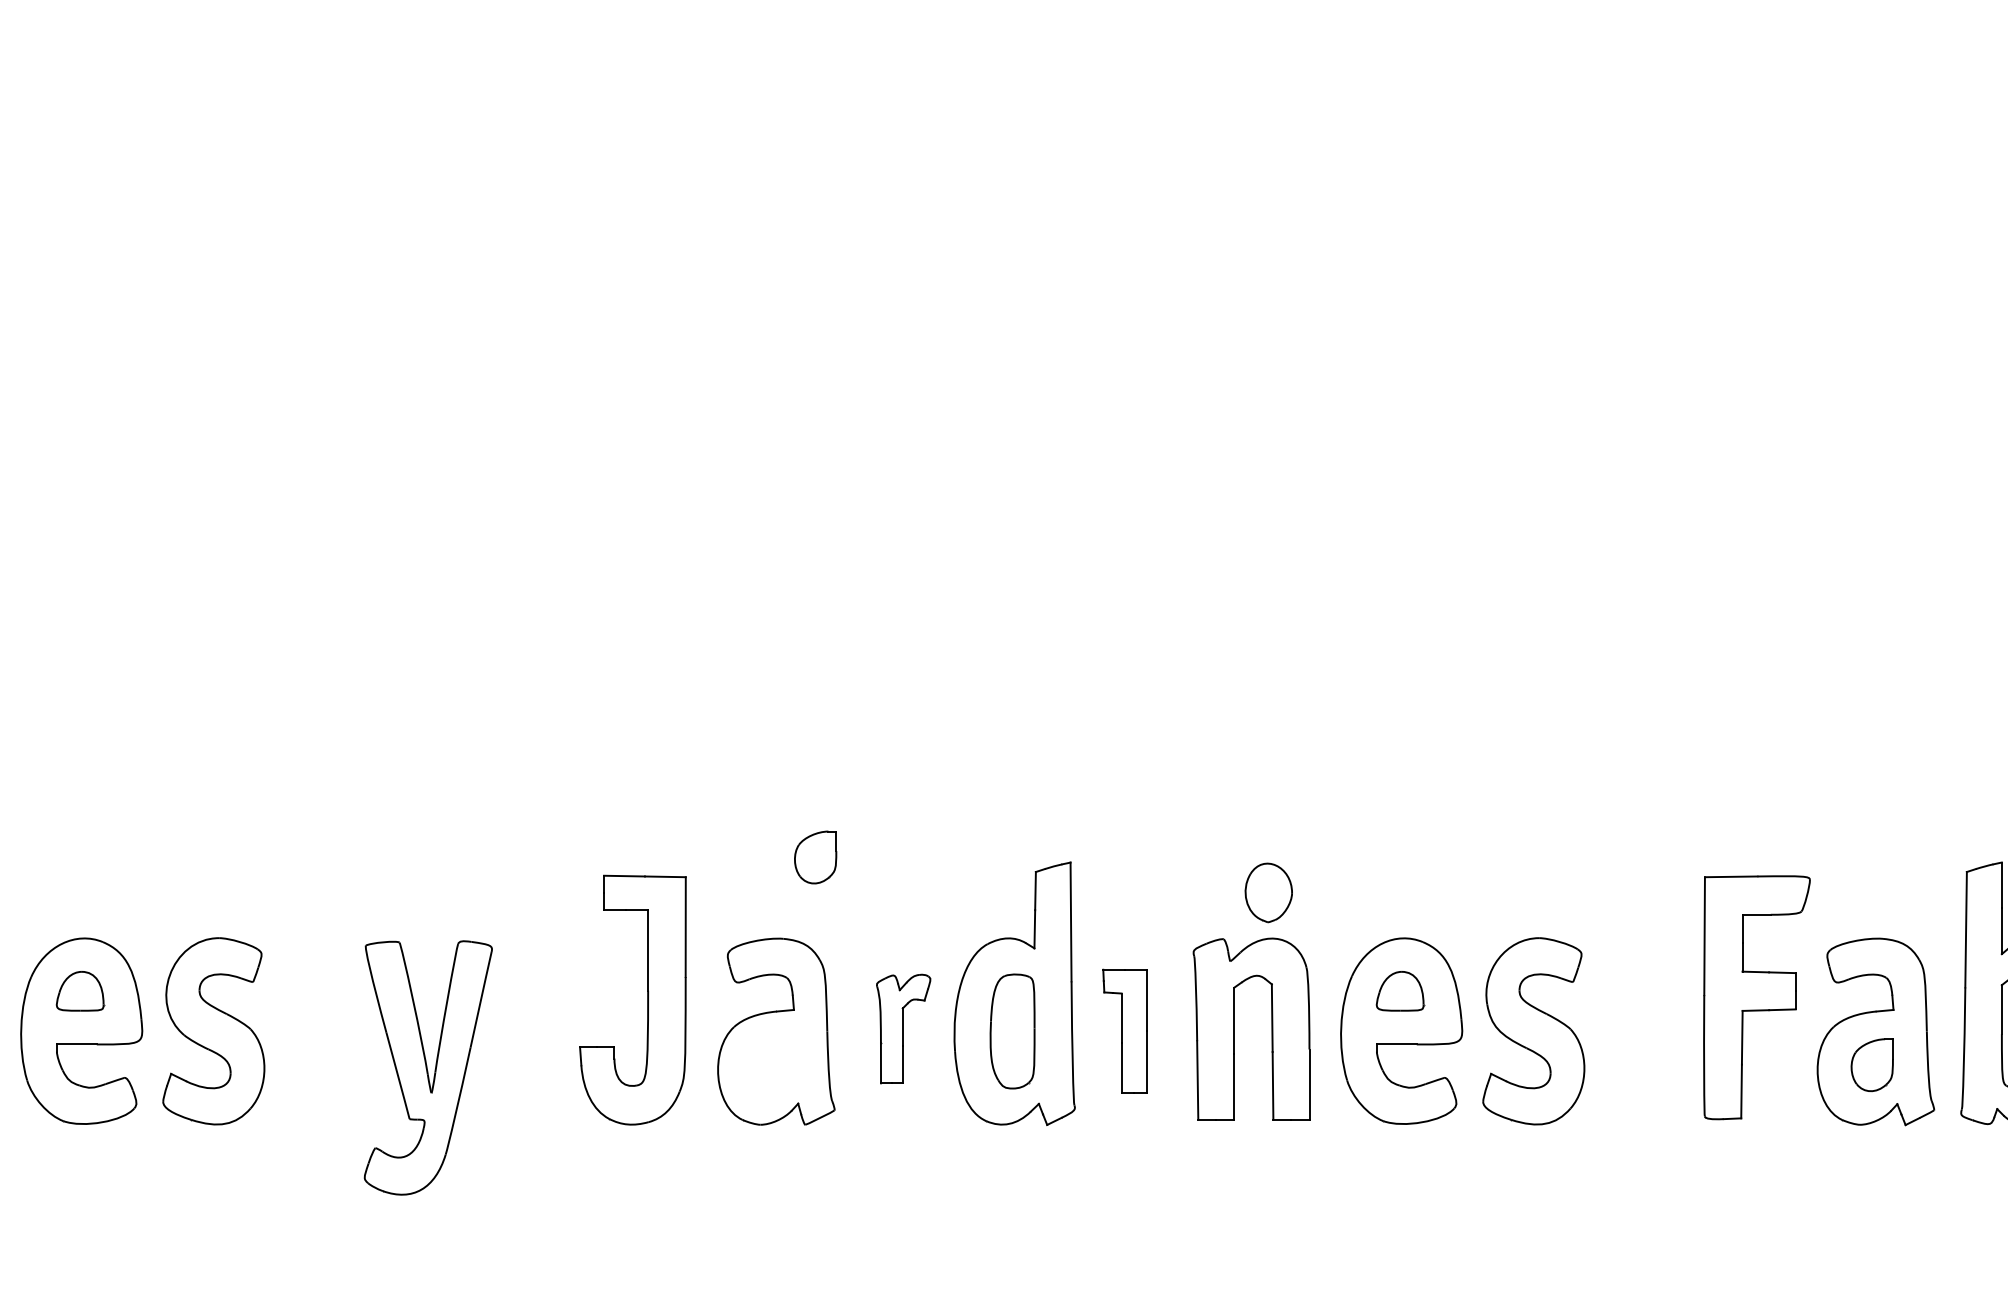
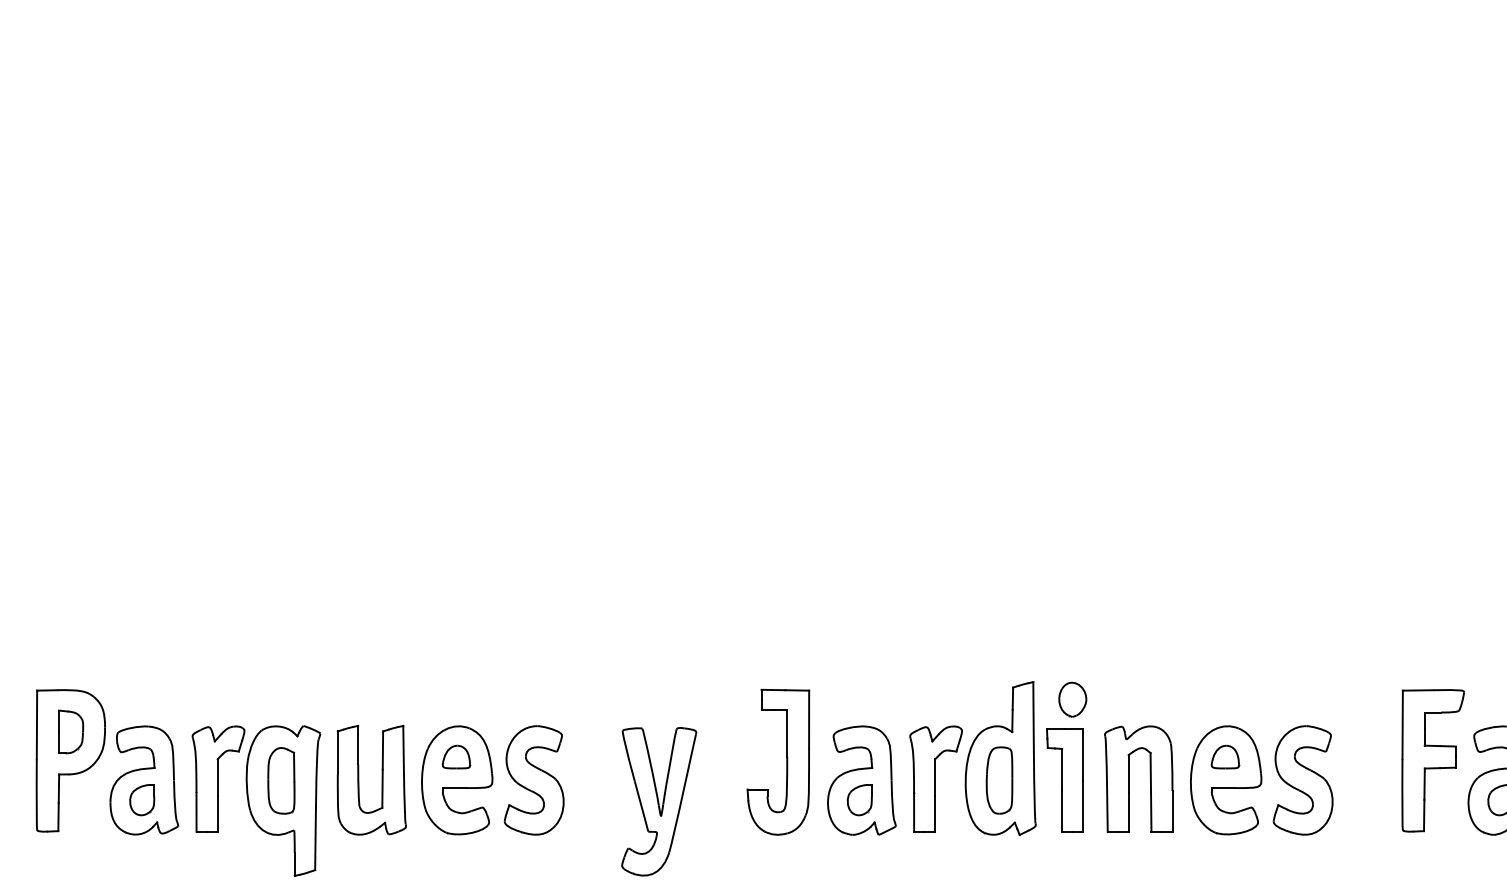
part: (815, 858) -> (859, 800), moved
part: (1268, 892) -> (1072, 699), moved
part: (902, 1028) -> (935, 778), size x1.67
part: (1124, 1031) -> (1064, 780), size x1.43

